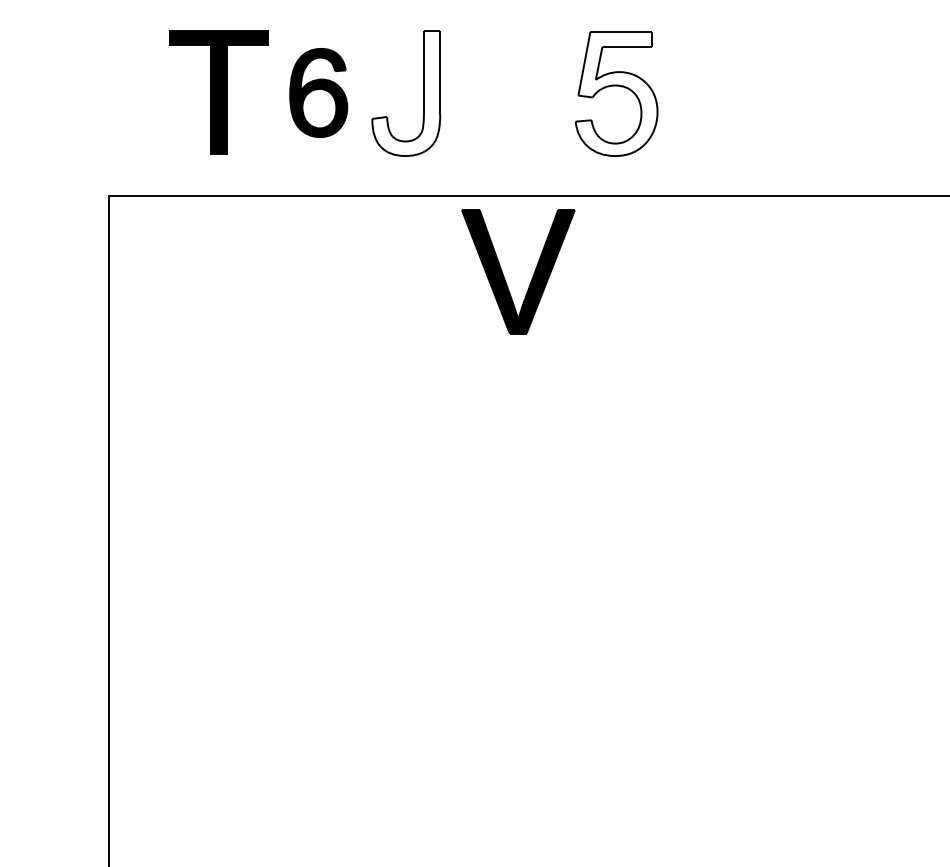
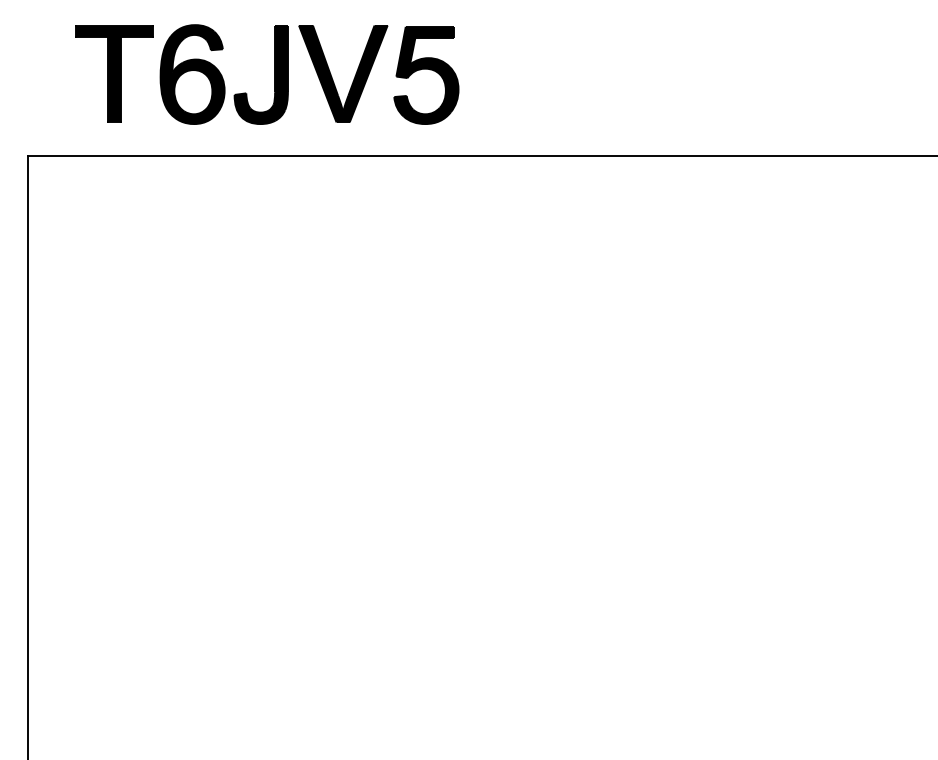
part: (318, 92) -> (192, 74), size x1.43
fill: (405, 92) -> (260, 74), added
fill: (616, 94) -> (426, 75), added
part: (531, 277) -> (353, 78), moved

